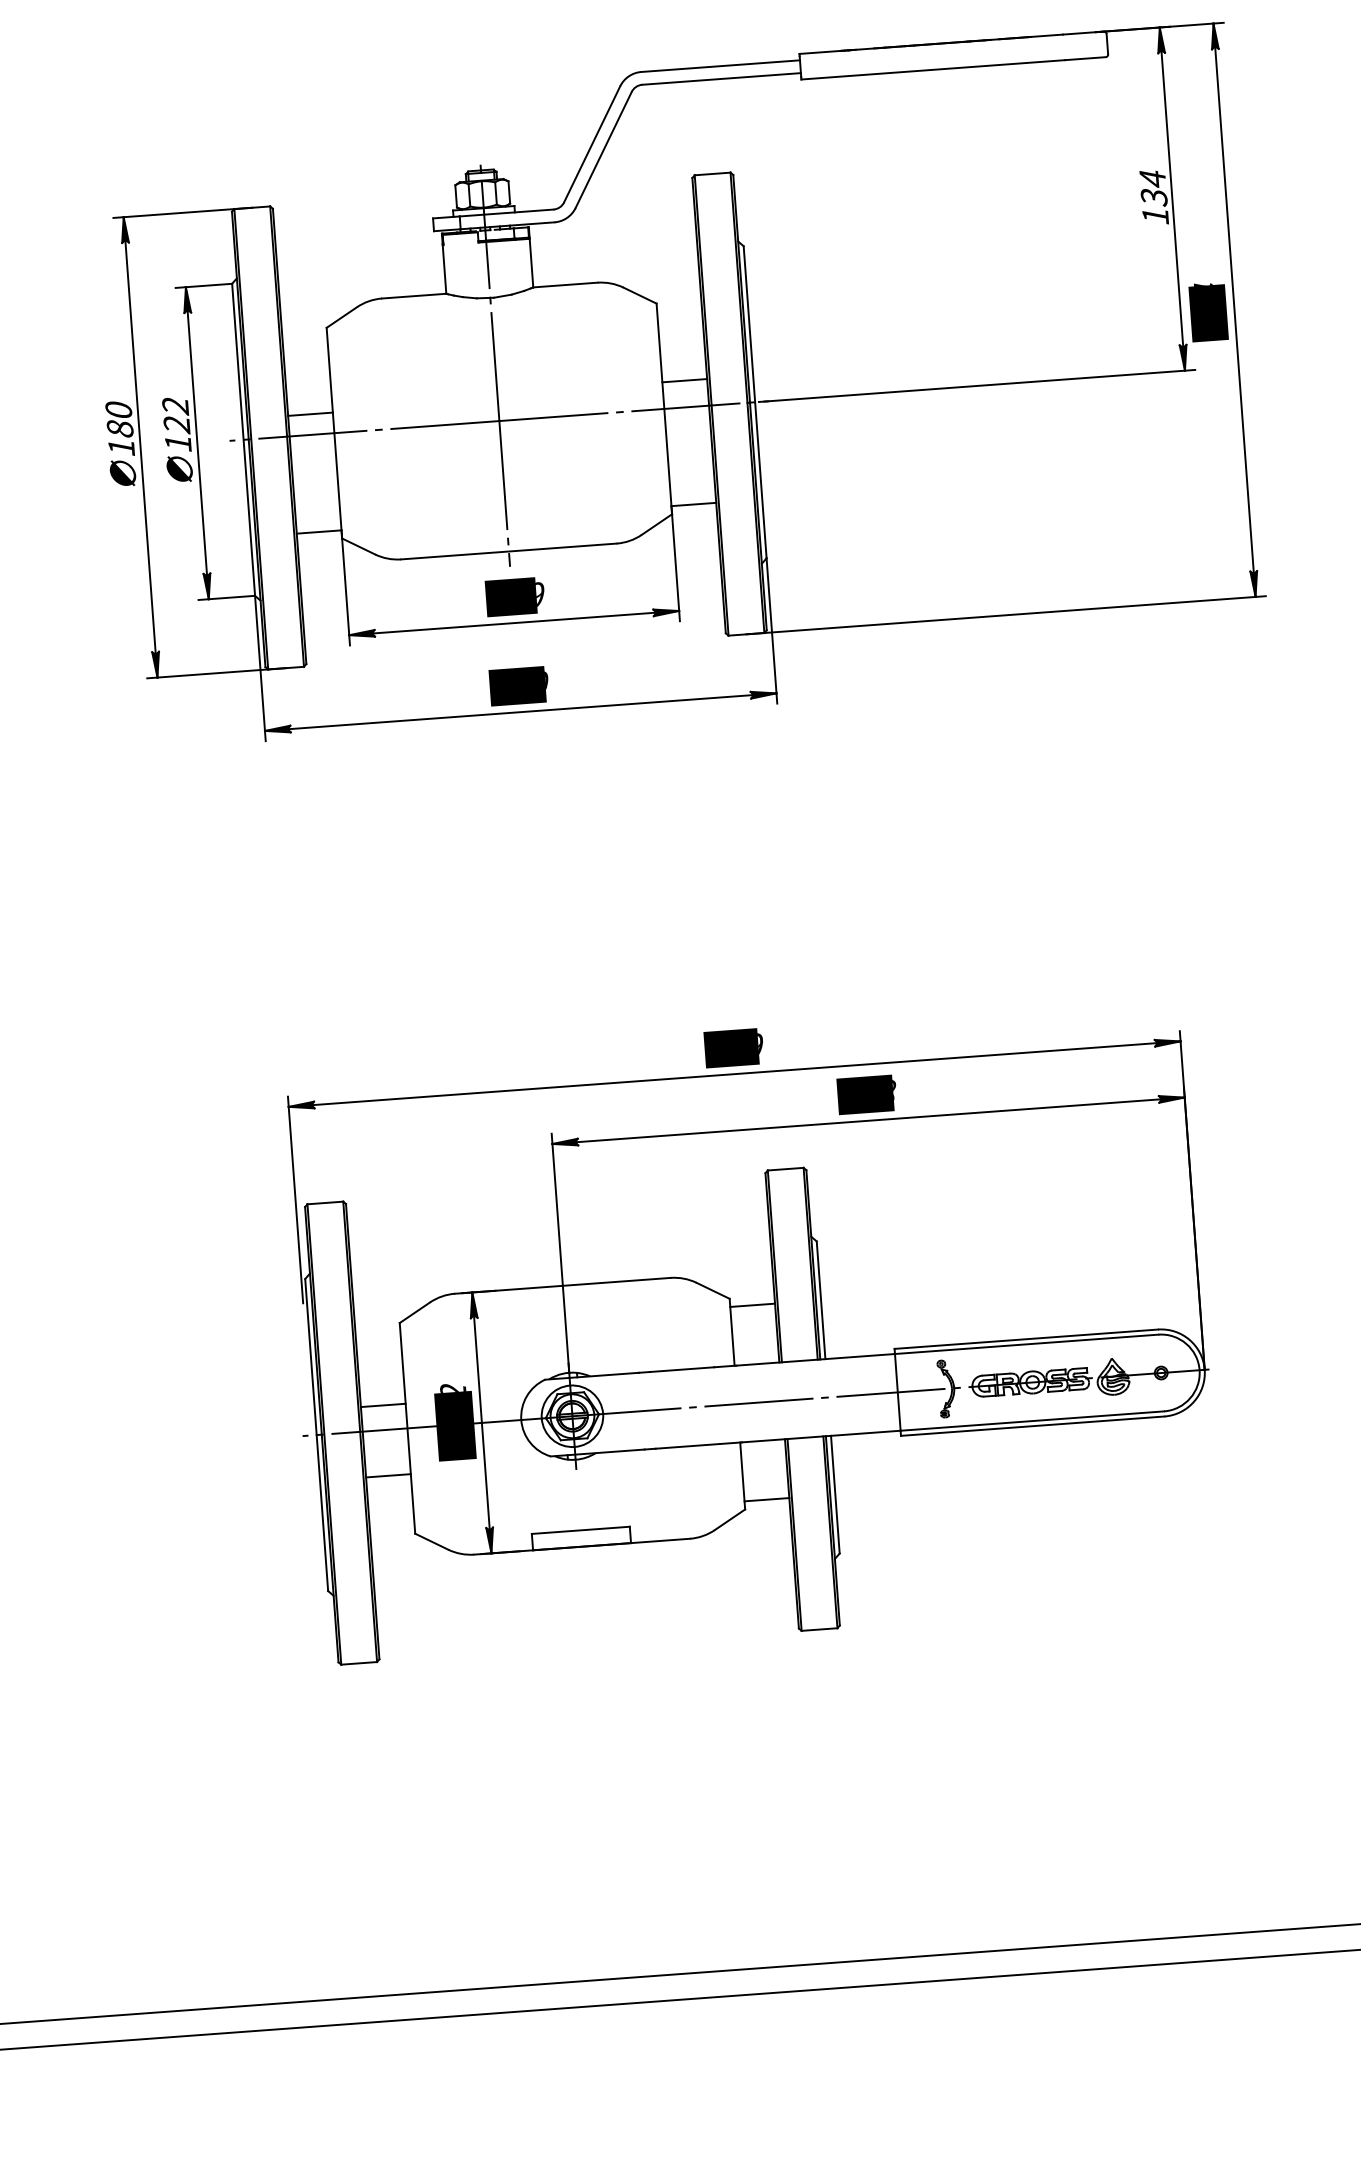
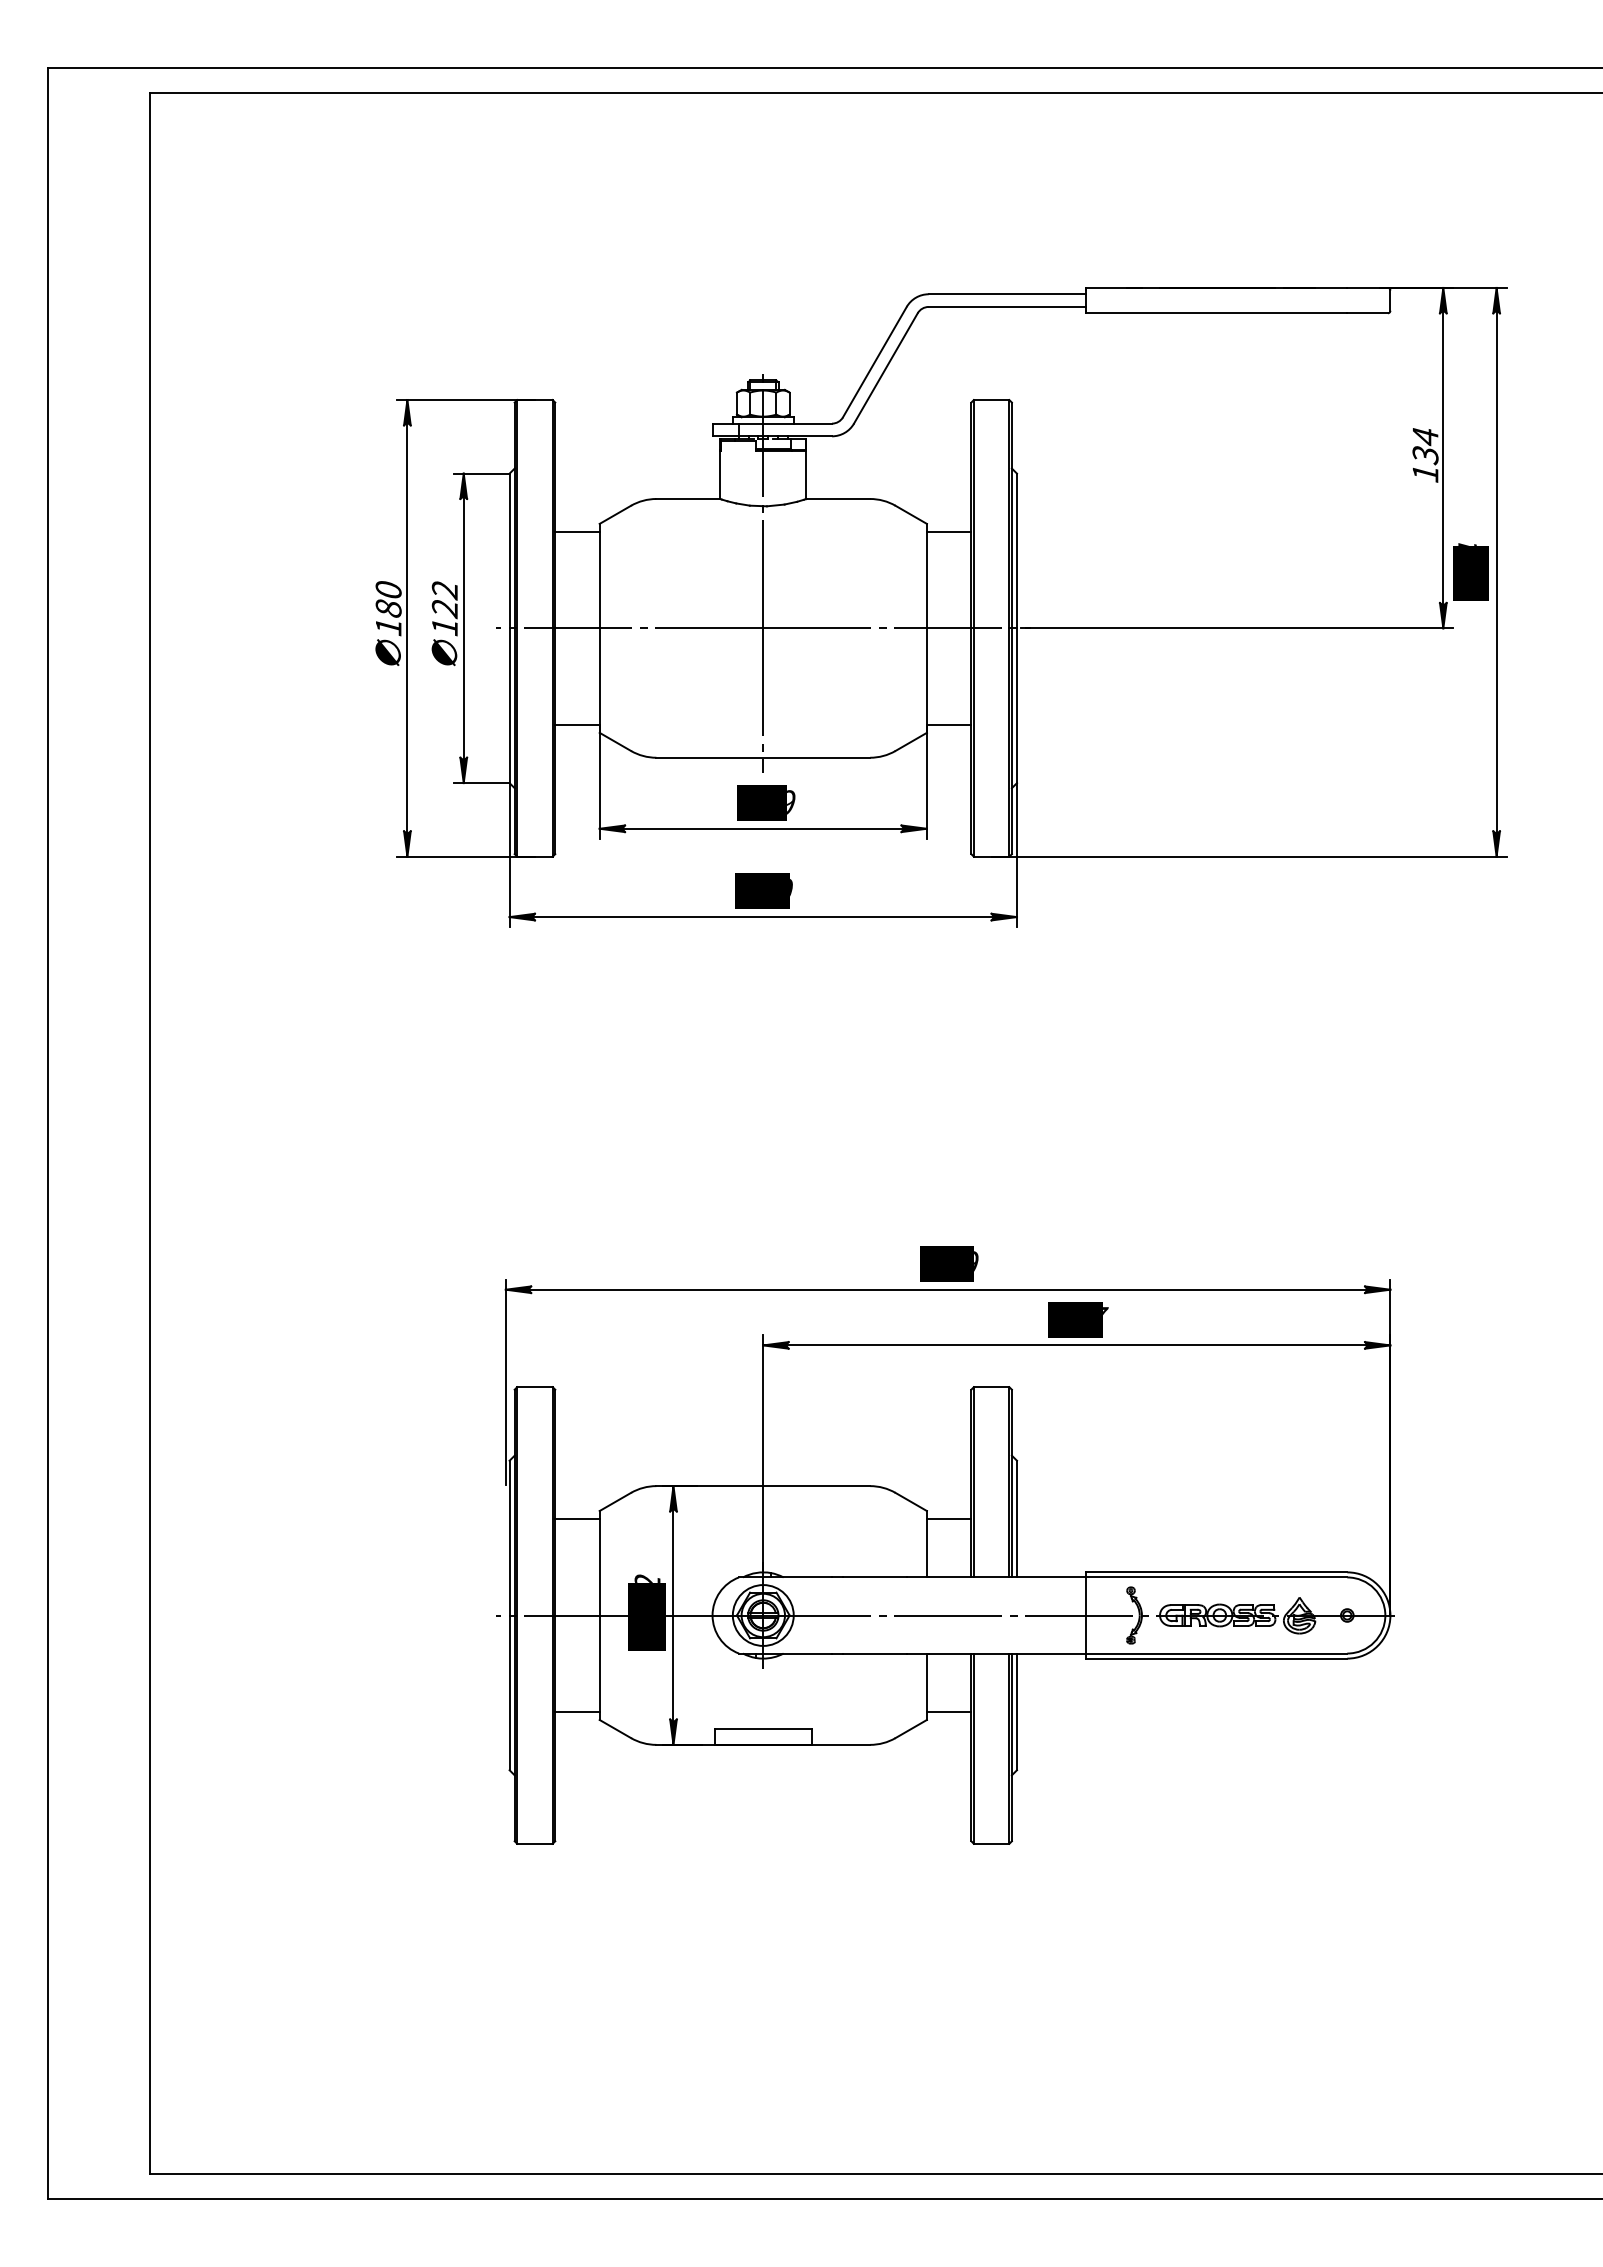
line: (684, 380) -> (948, 531), moved
line: (310, 413) -> (577, 531), moved
text: (895, 1090) -> (1105, 1317), 188 -> 247
line: (383, 1405) -> (577, 1519), moved
line: (388, 1475) -> (577, 1711), moved

